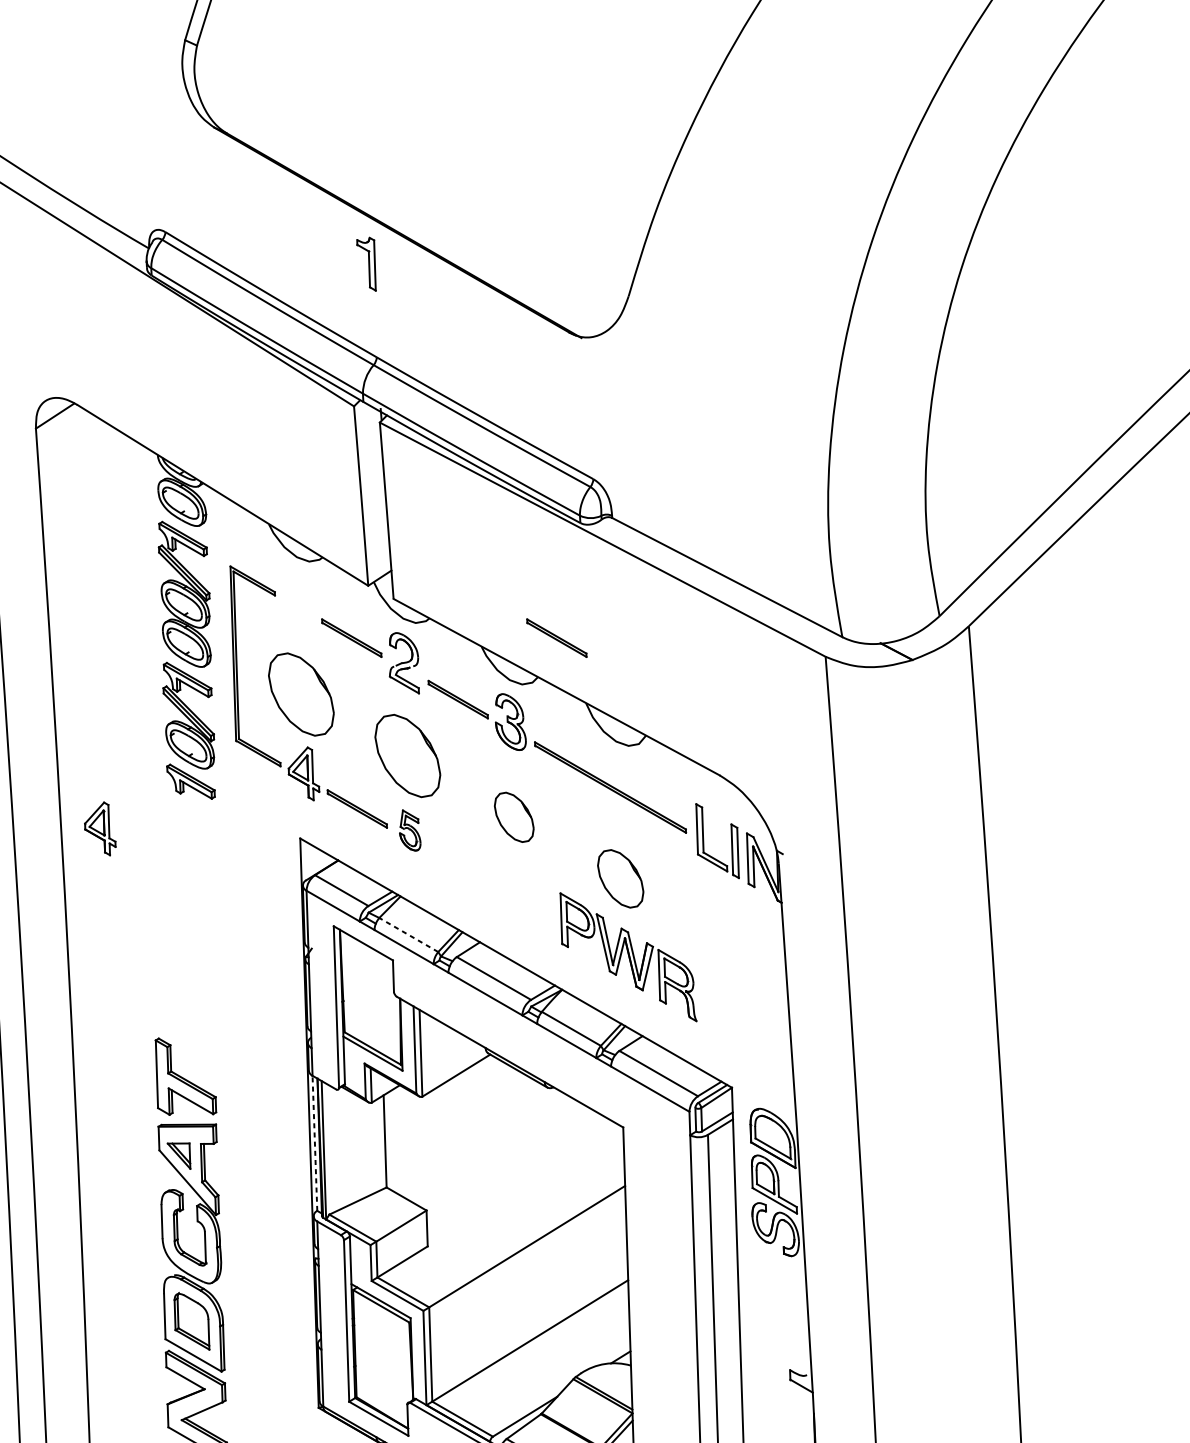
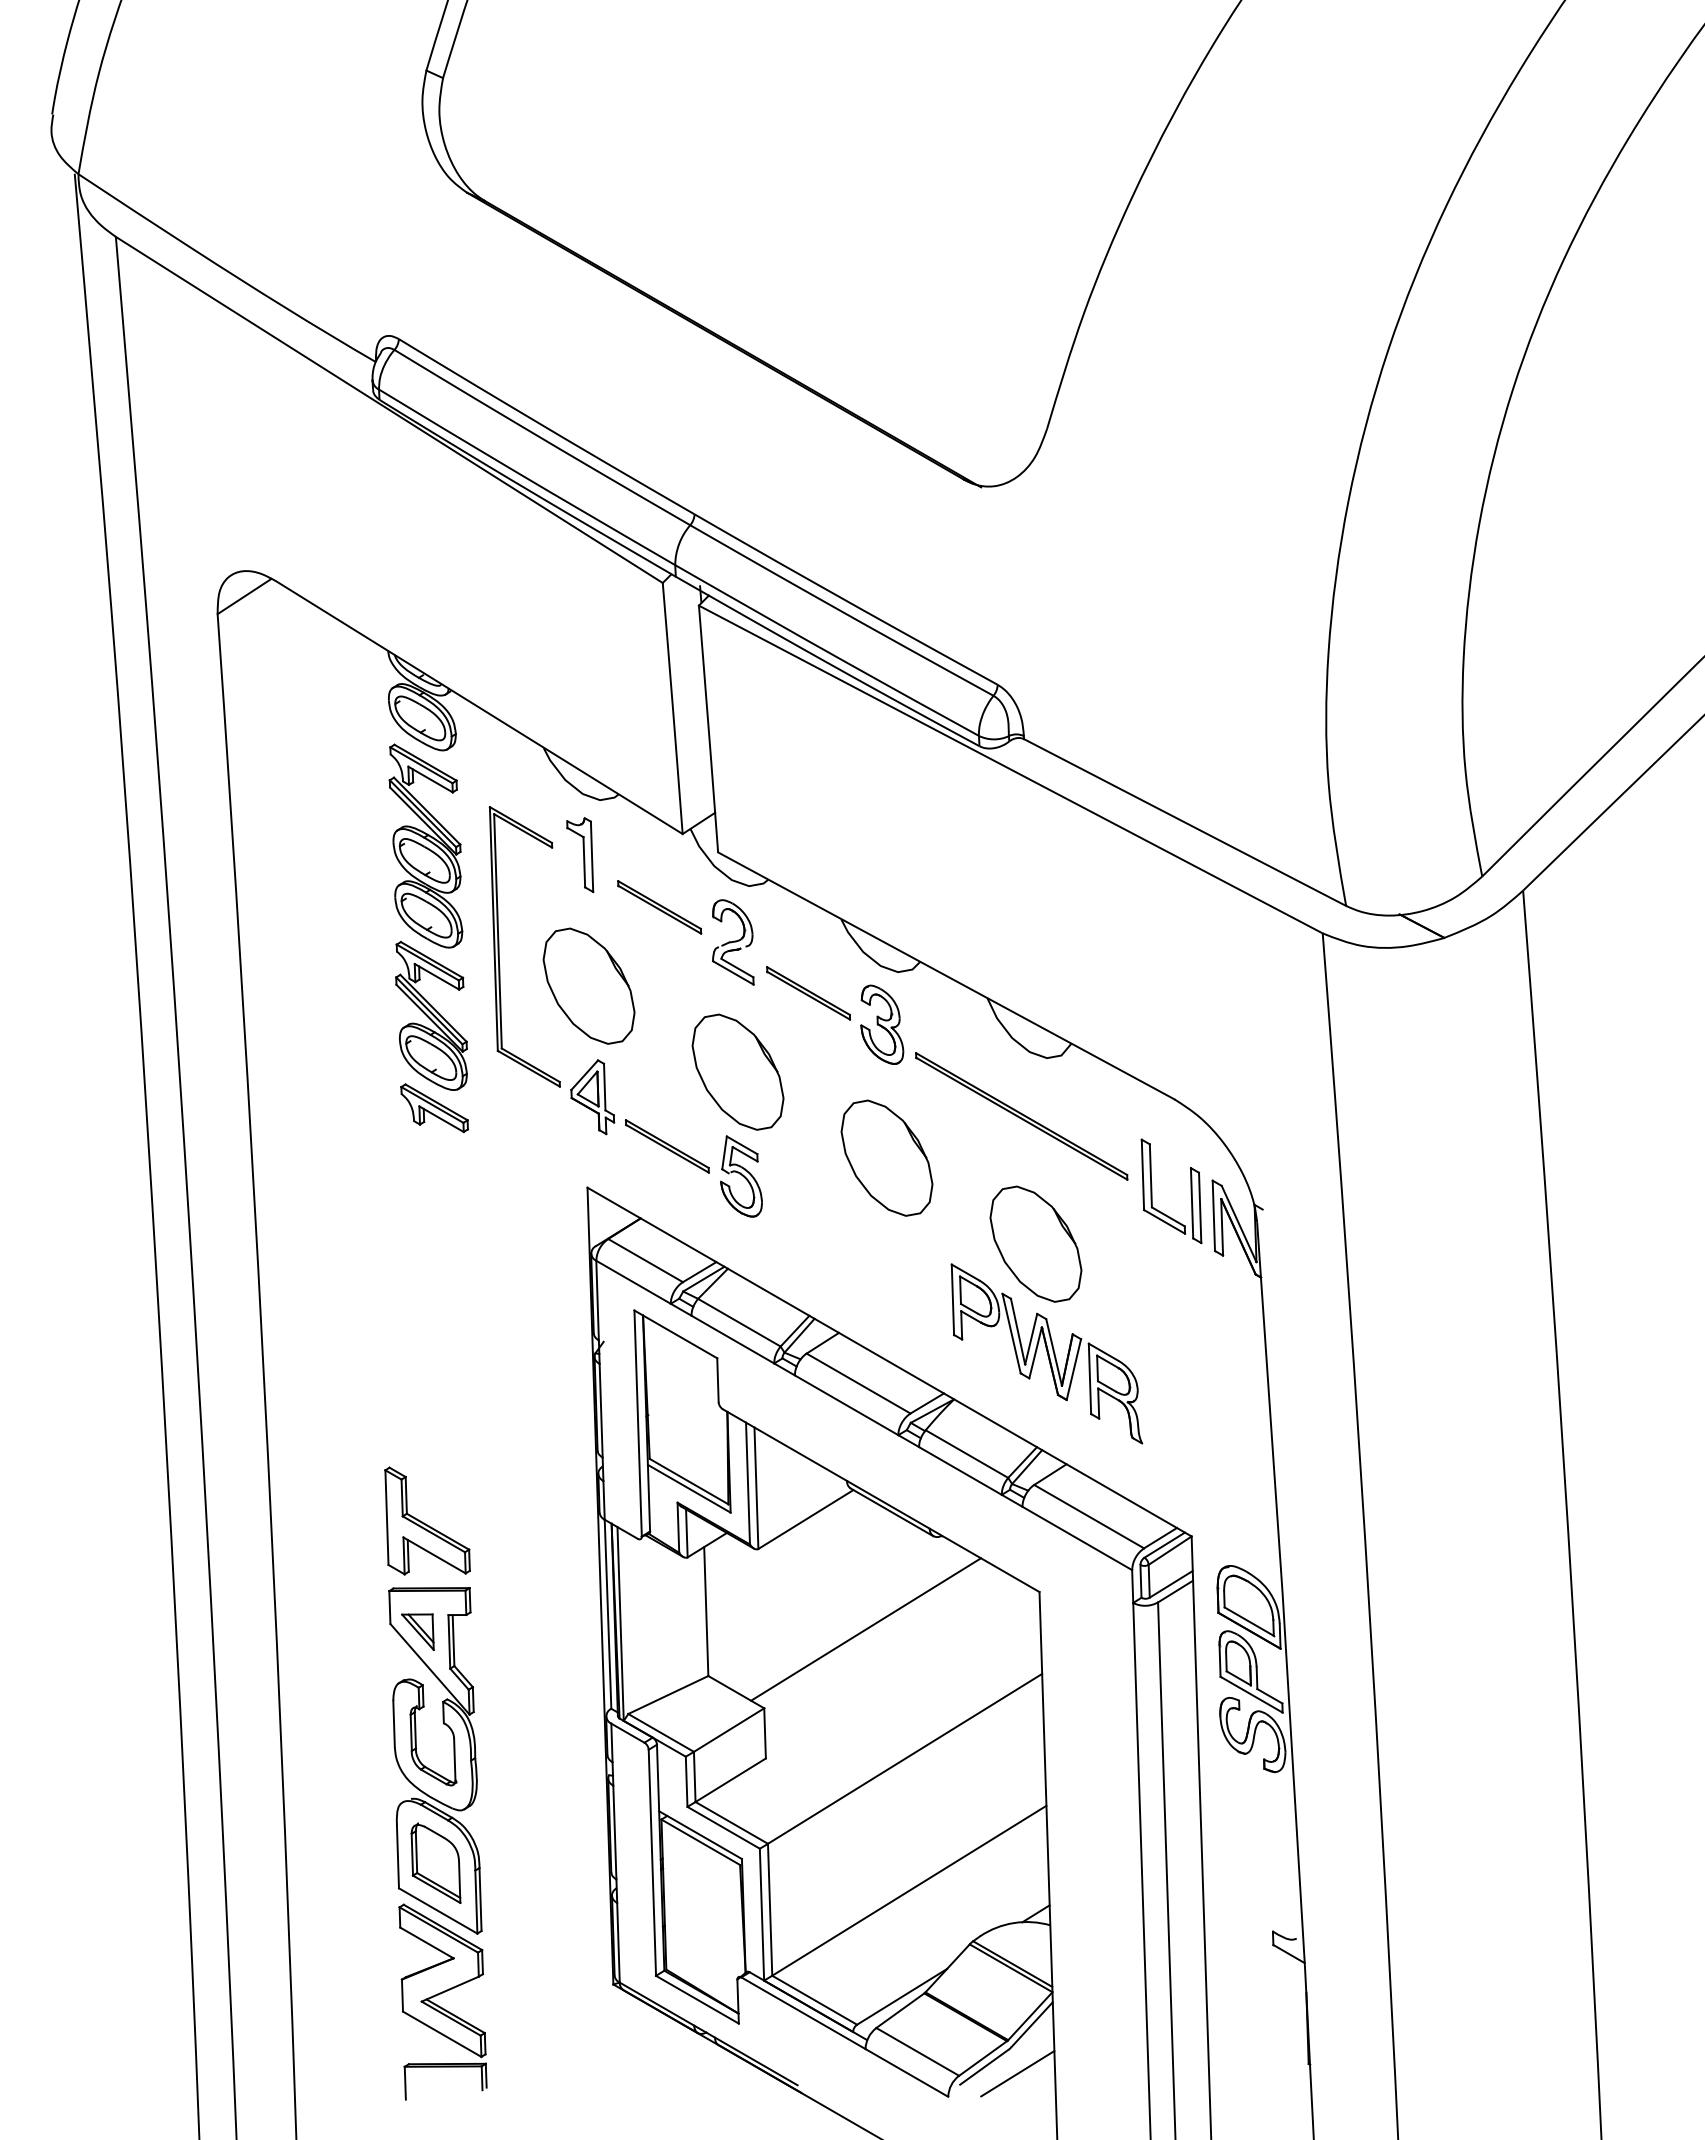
part: (366, 264) -> (580, 855), moved
part: (556, 638) -> (946, 907), removed
part: (513, 816) -> (886, 1157), size x1.67
part: (100, 829) -> (307, 1174), removed
part: (410, 830) -> (741, 1176), size x1.43
part: (620, 878) -> (1035, 1243), size x1.43
line: (408, 934) -> (739, 1322), dashed -> solid
line: (315, 1143) -> (608, 1614), dashed -> solid
line: (498, 1154) -> (865, 1629), added

